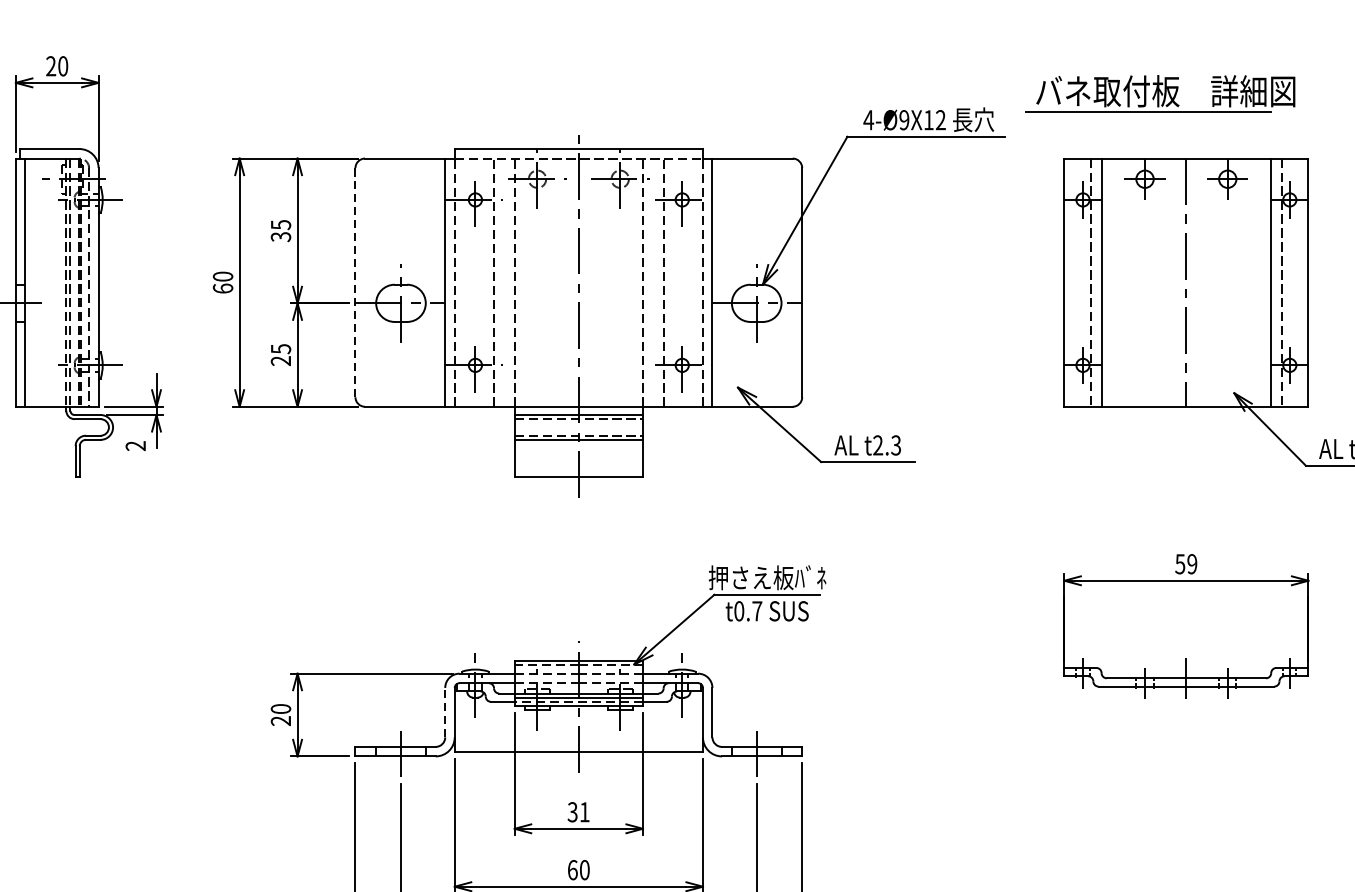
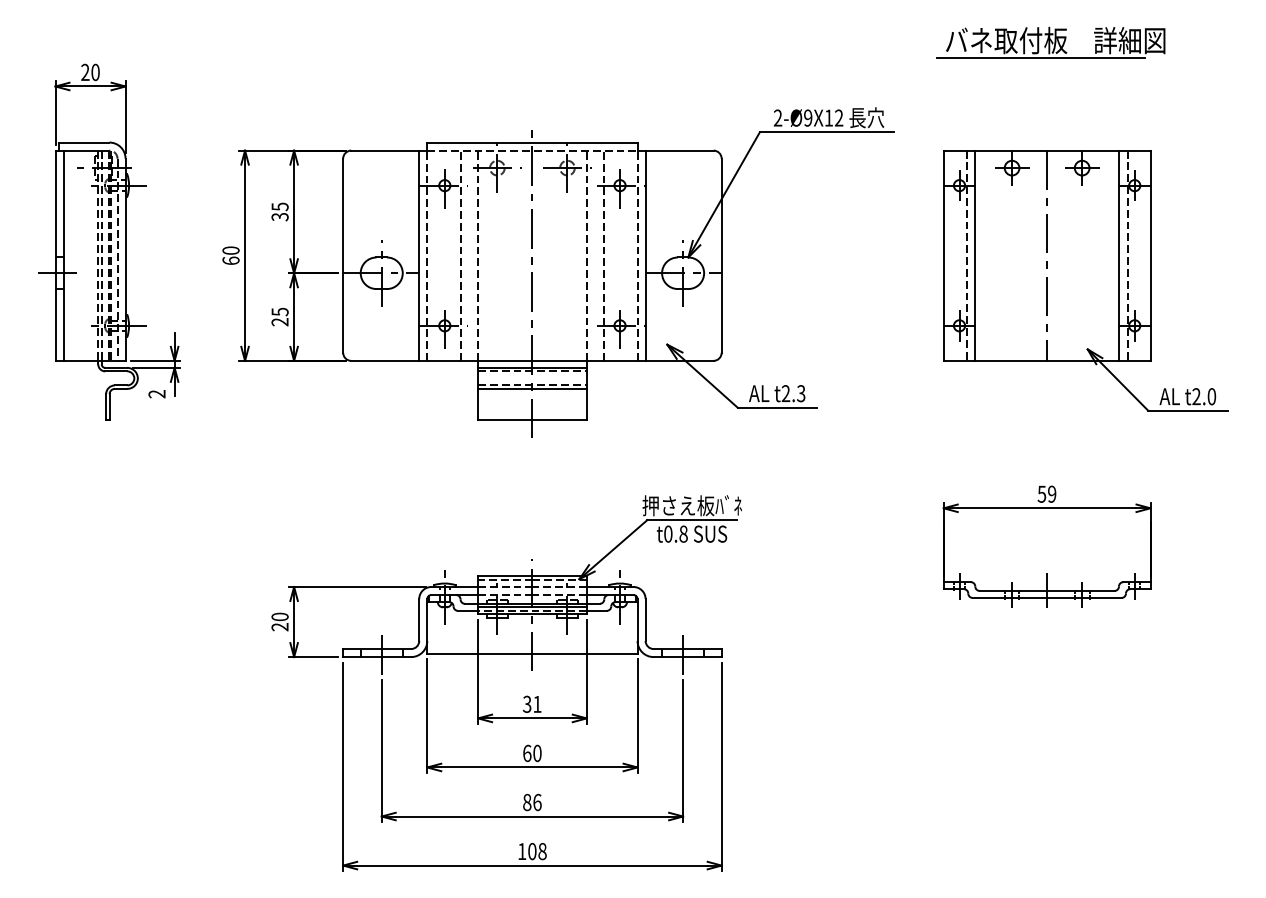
part: (1159, 93) -> (1050, 42), moved
text: (868, 119) -> (777, 117), 4-Ø9X12 -> 2-Ø9X12
line: (355, 282) -> (343, 255), dashed -> solid
text: (757, 610) -> (683, 533), t0.7 -> t0.8
line: (445, 713) -> (419, 620), dashed -> solid

